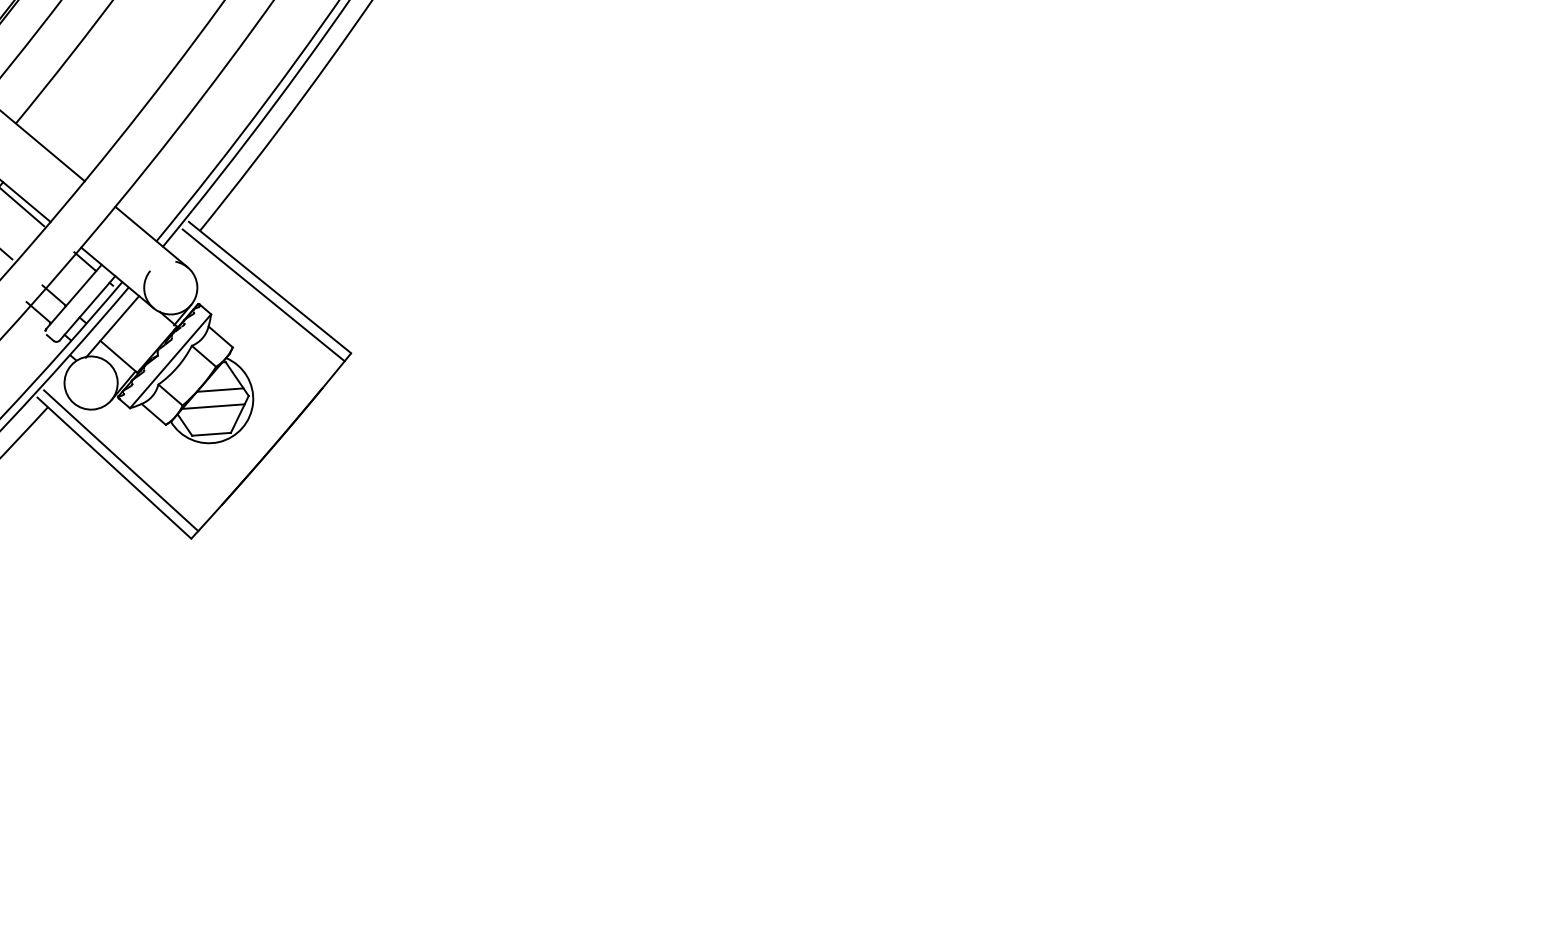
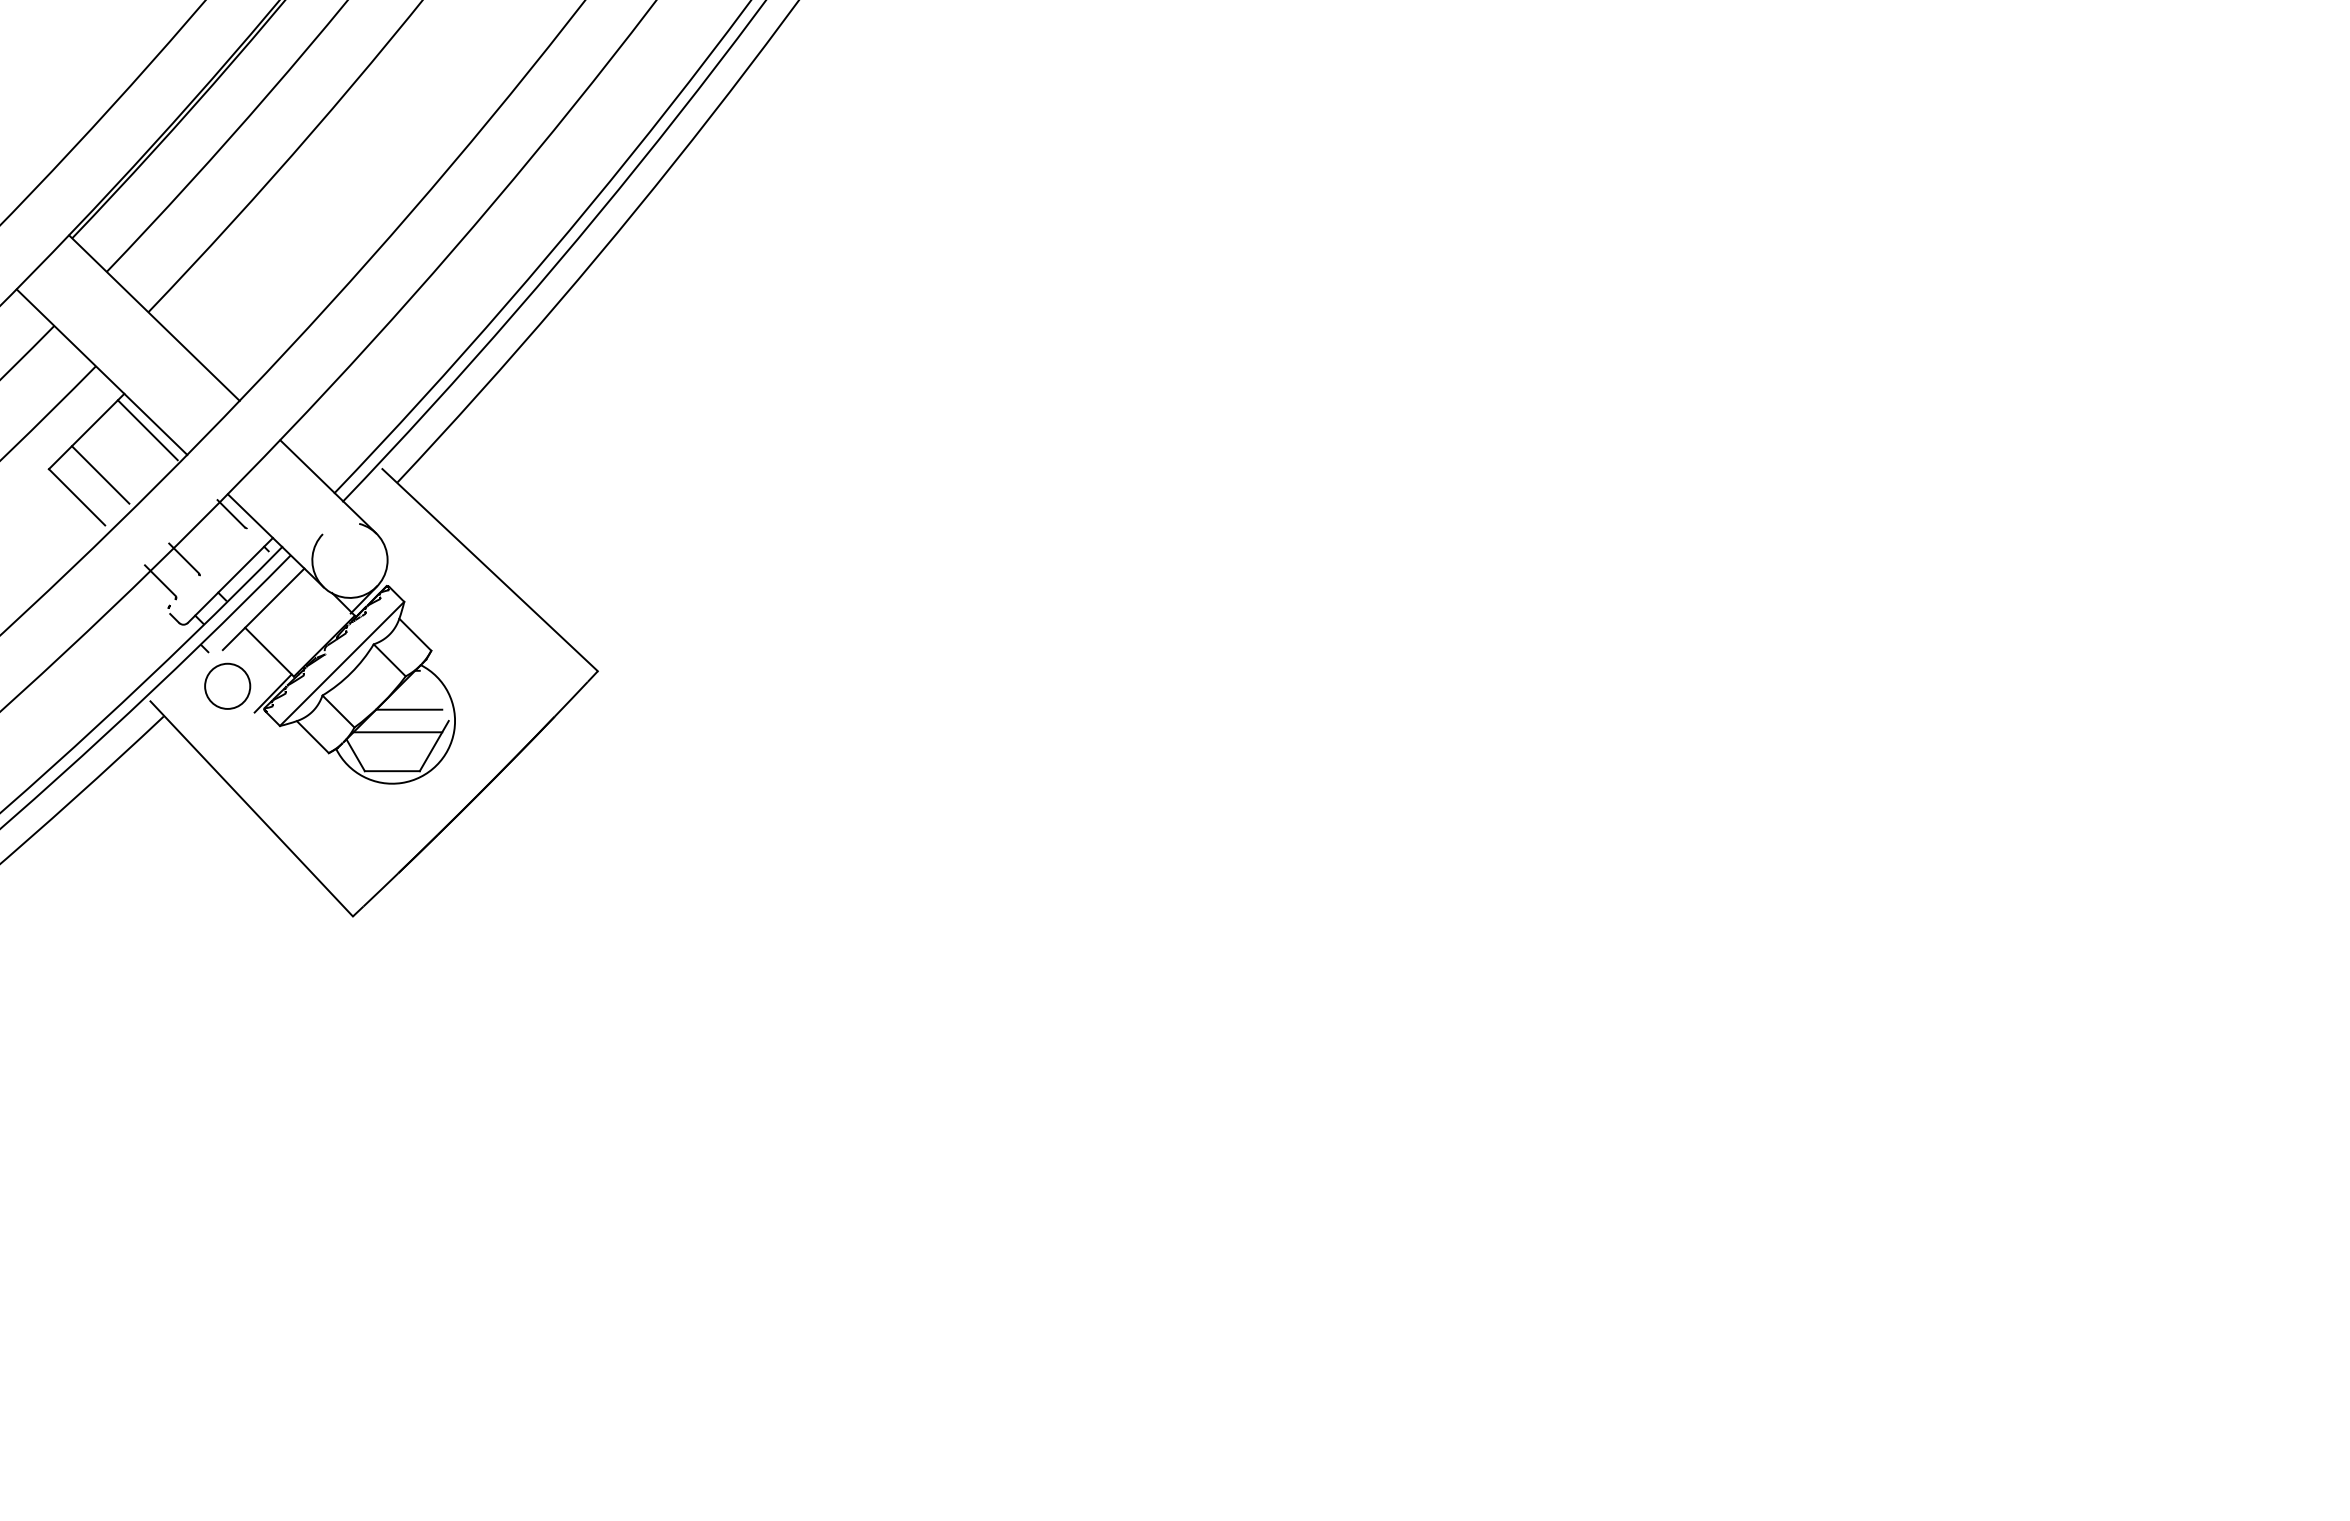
line: (263, 295) -> (479, 580), removed
line: (74, 296) -> (212, 562), removed
line: (236, 378) -> (433, 695), removed
circle: (90, 382) -> (227, 685), size x0.6
line: (120, 460) -> (261, 798), removed

